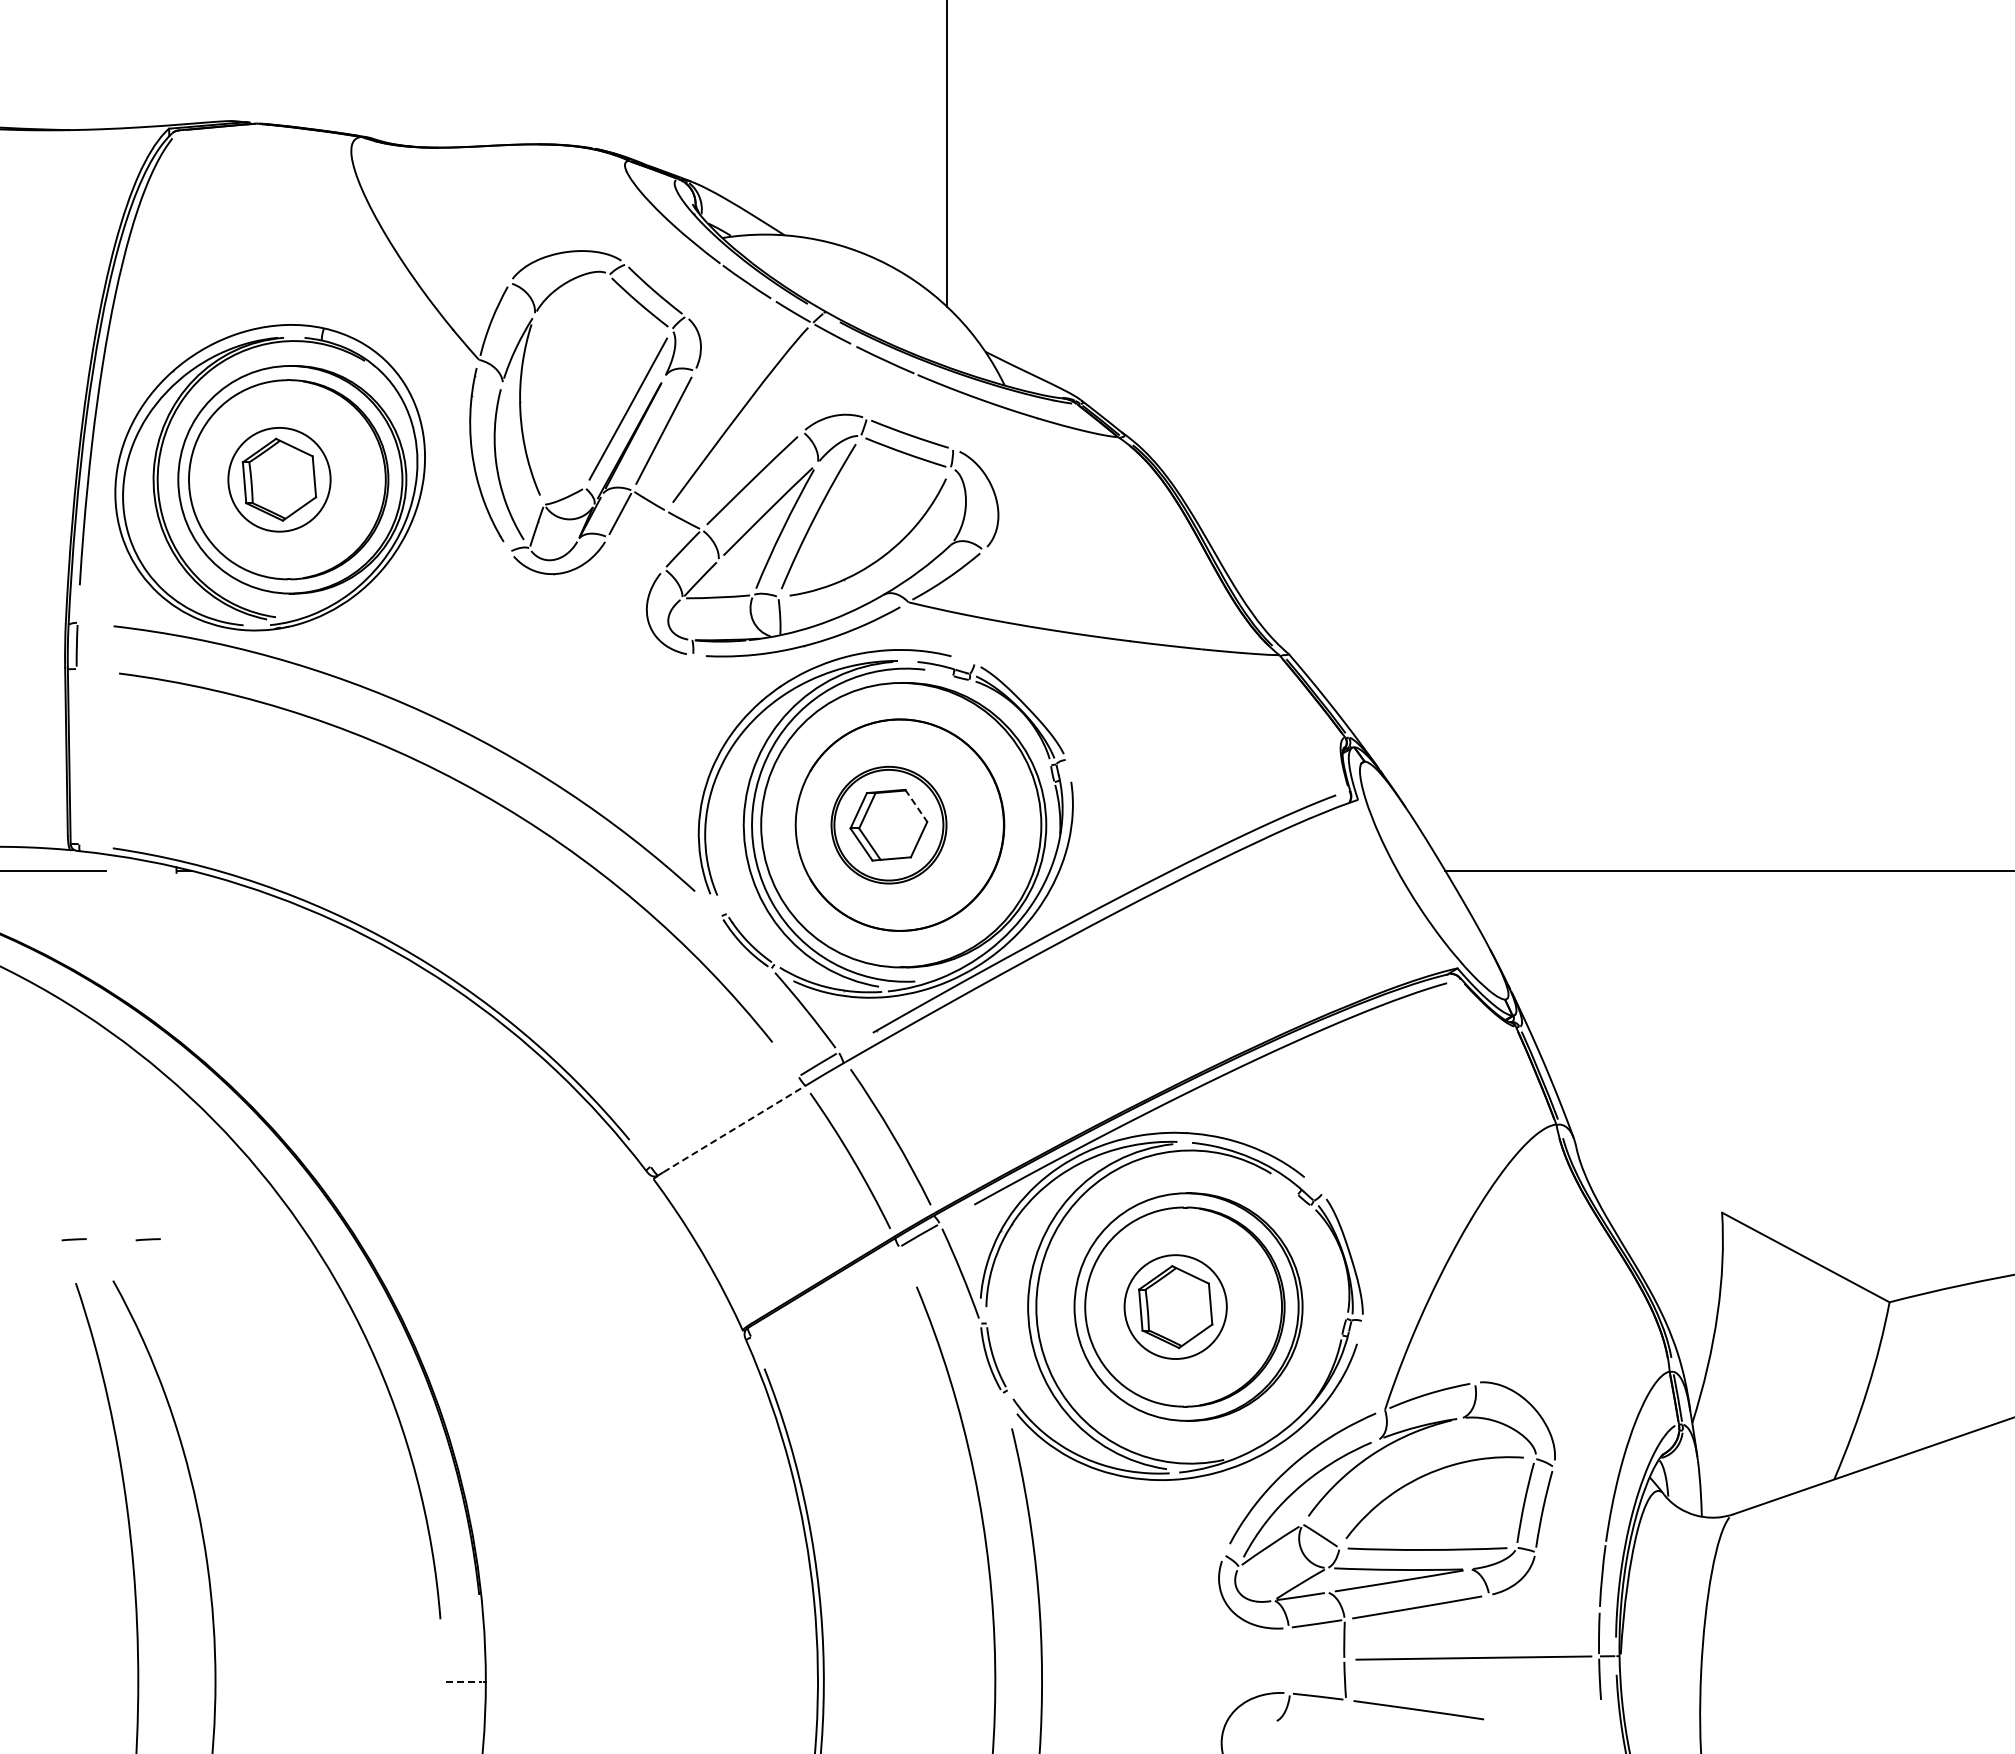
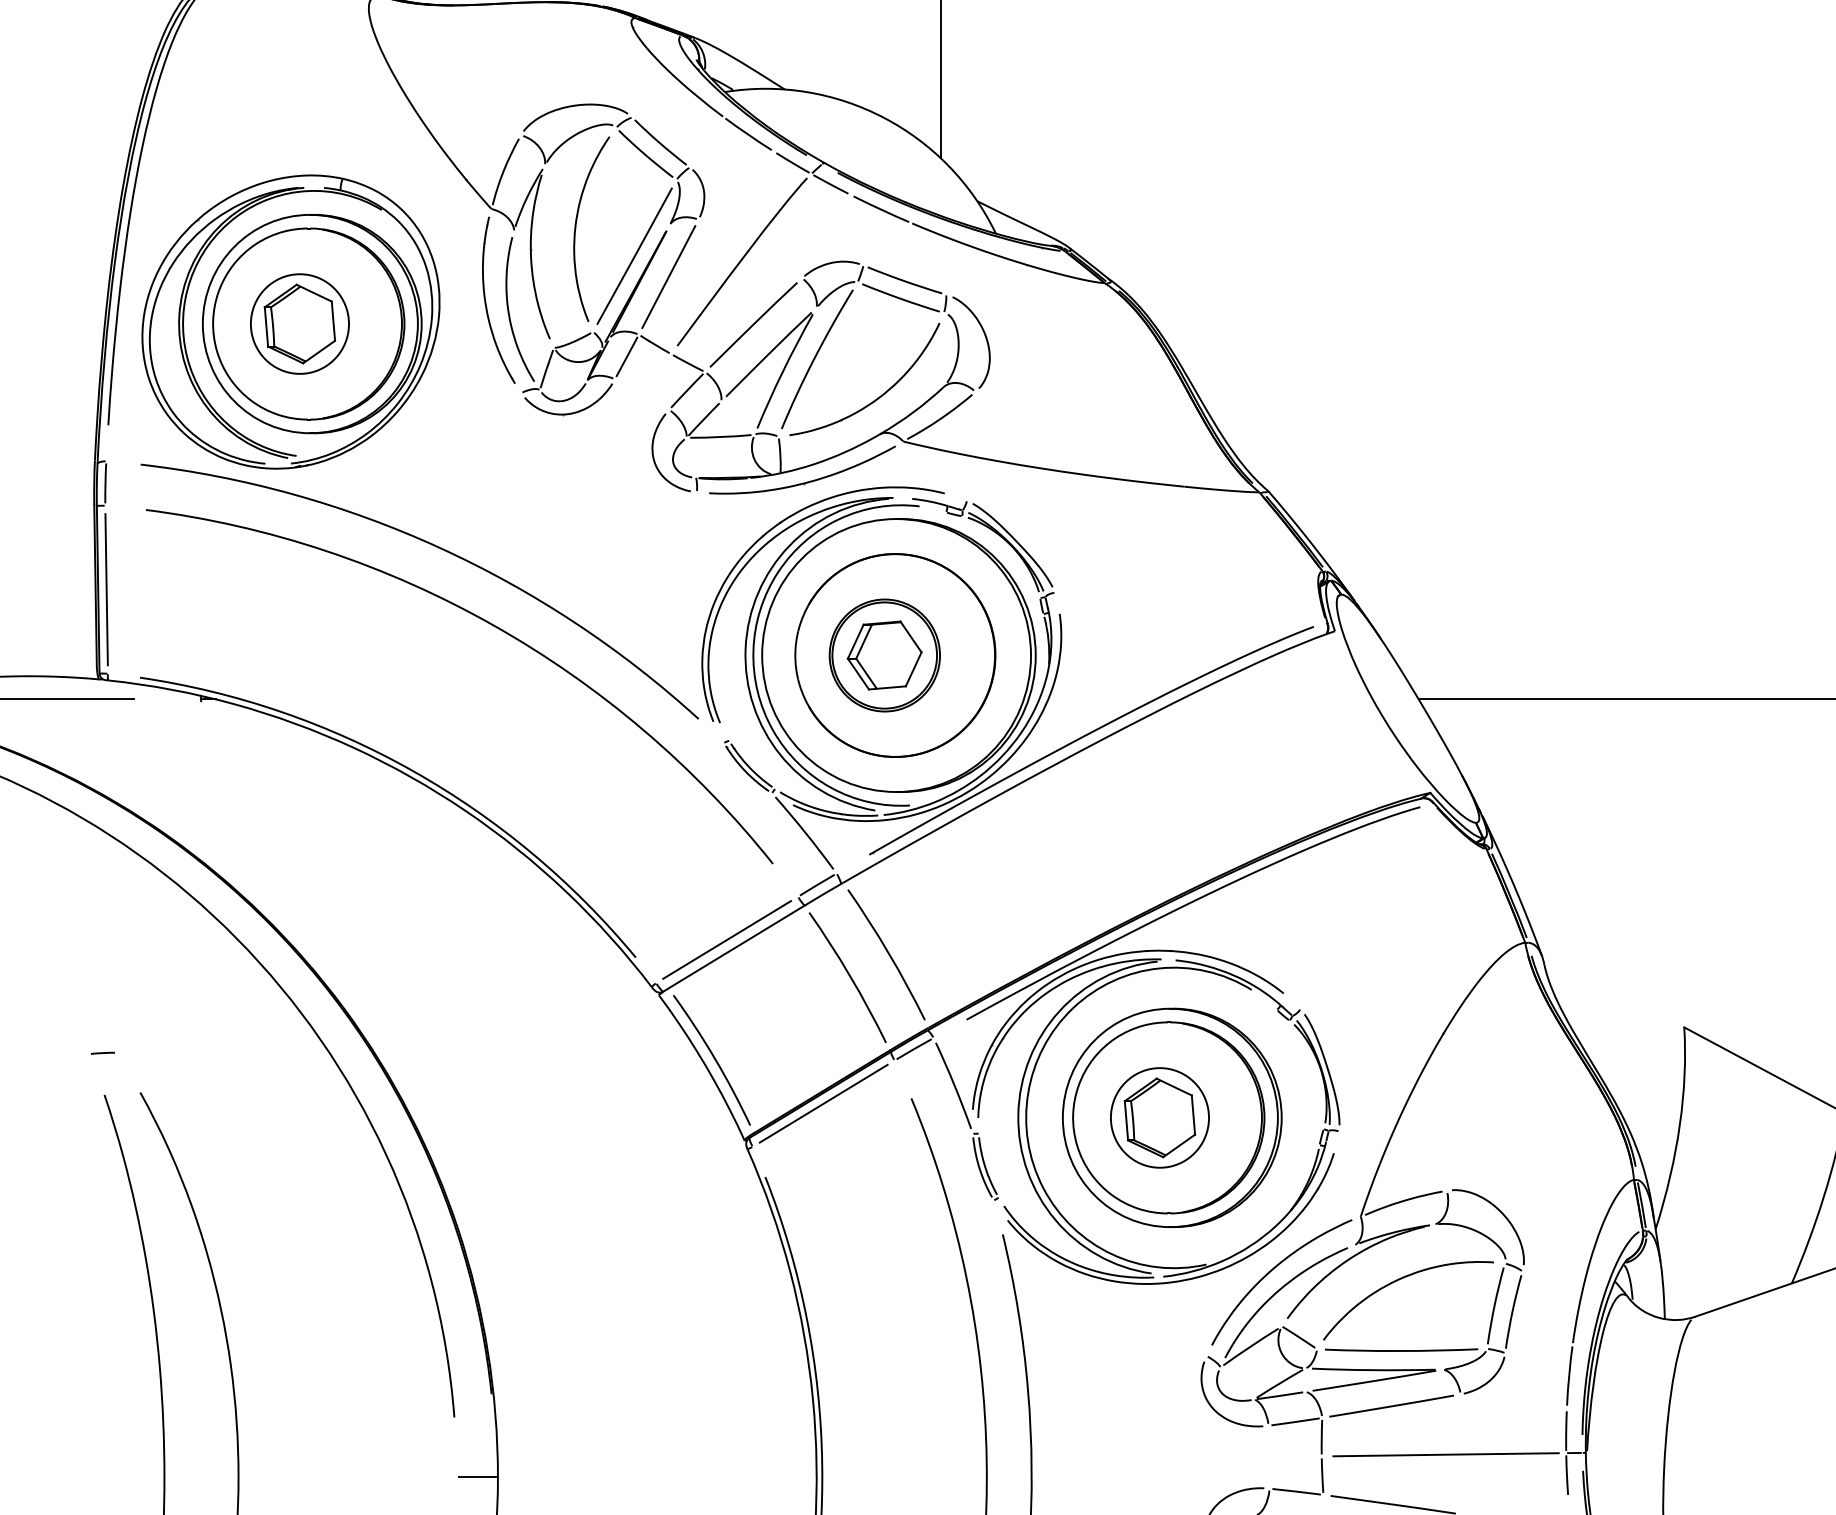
part: (567, 380) -> (576, 228), added
line: (77, 756) -> (106, 589), added
line: (916, 806) -> (911, 637), dashed -> solid
line: (724, 1121) -> (726, 939), added
line: (734, 1129) -> (736, 947), dashed -> solid
line: (147, 1239) -> (173, 1053), removed
curve: (710, 1244) -> (713, 1057), added
line: (824, 1291) -> (822, 1102), added
line: (464, 1681) -> (477, 1477), dashed -> solid

